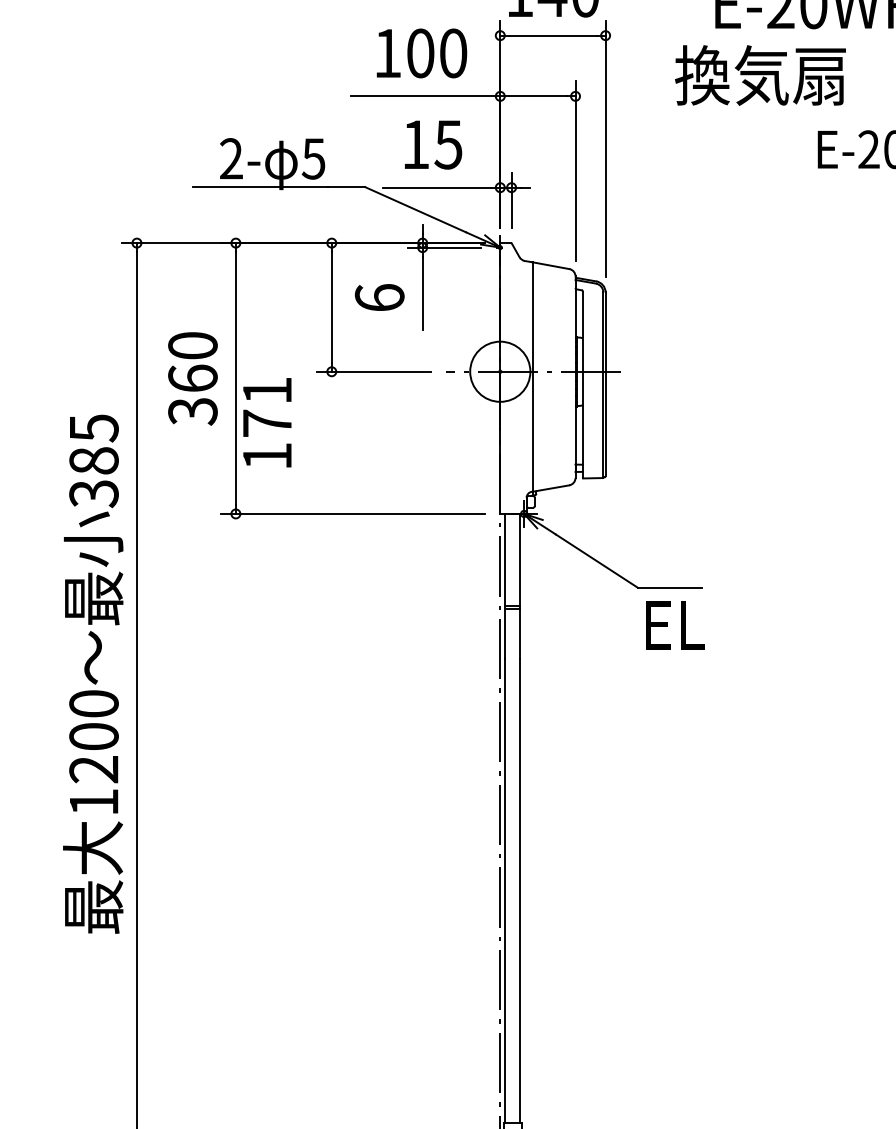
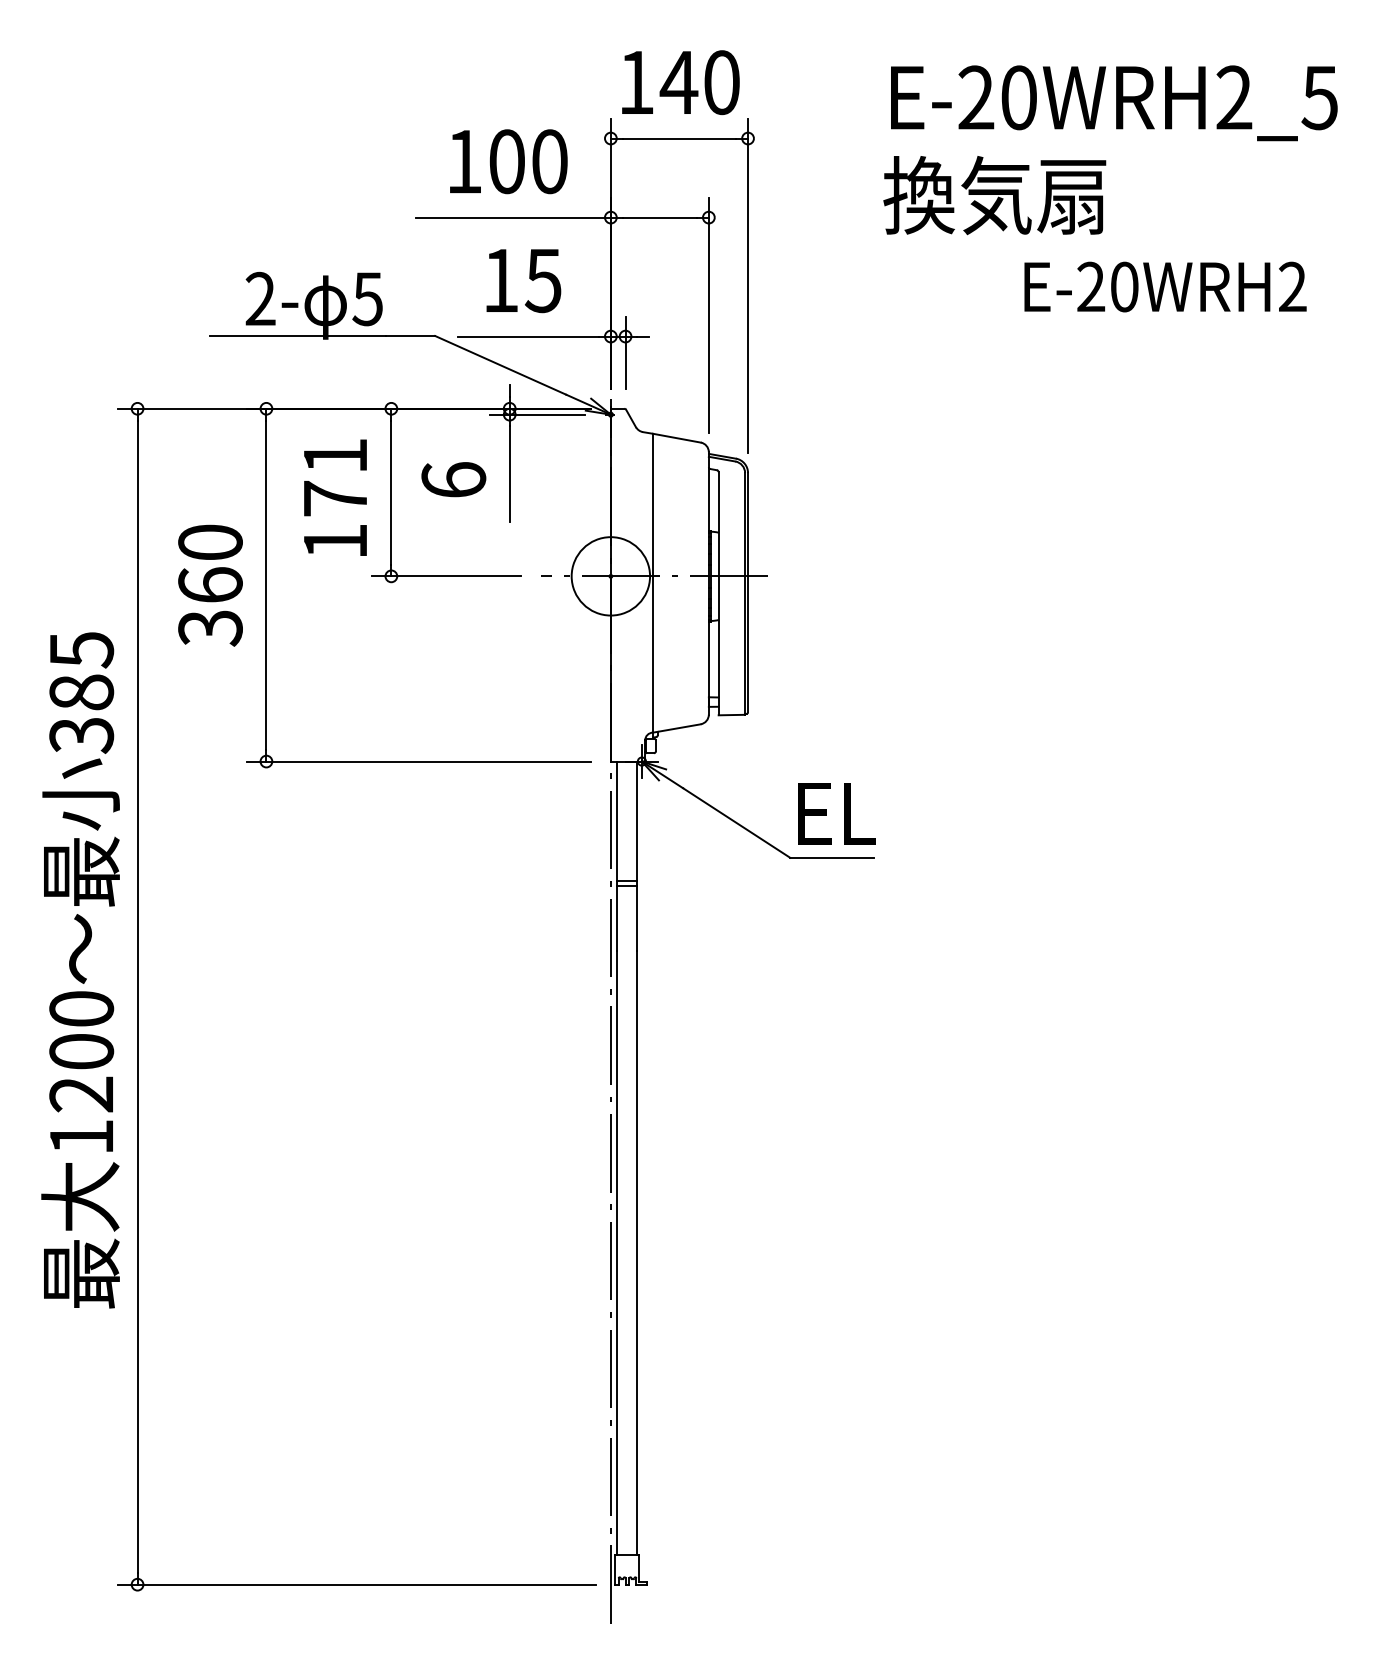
text: (760, 75) -> (994, 195), moved
text: (267, 422) -> (335, 497), moved
text: (675, 625) -> (836, 813), moved

